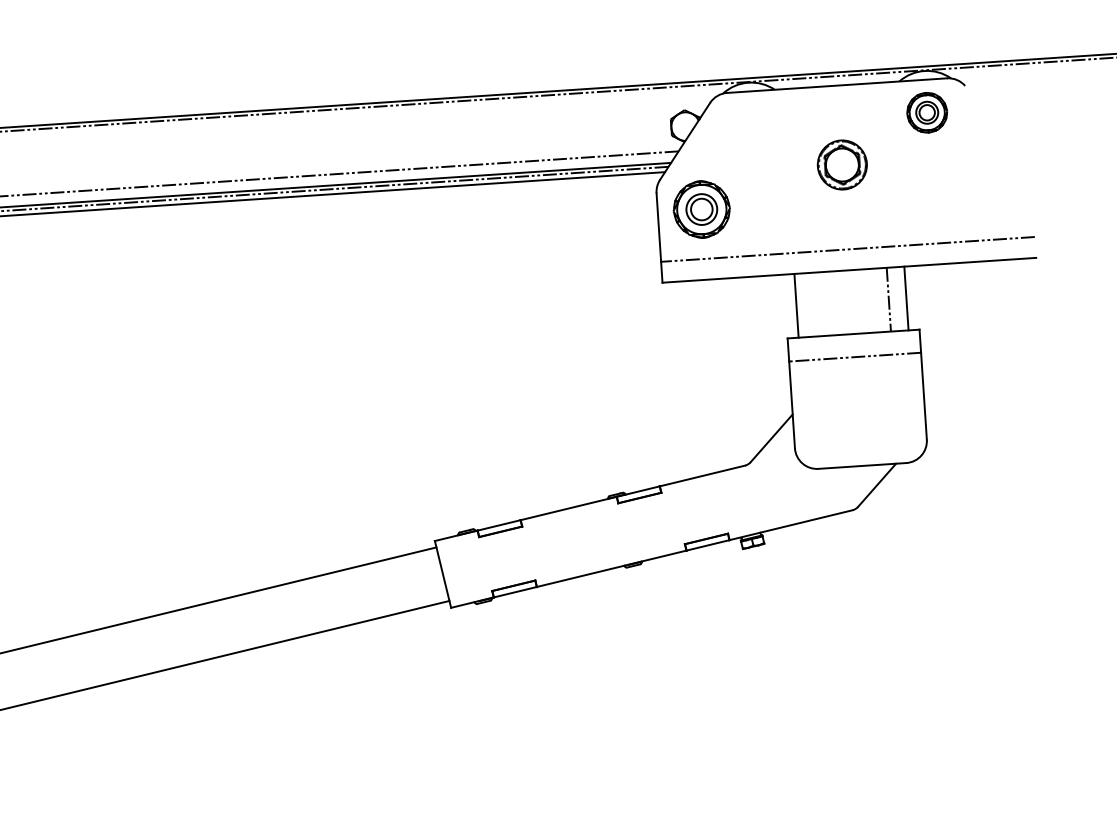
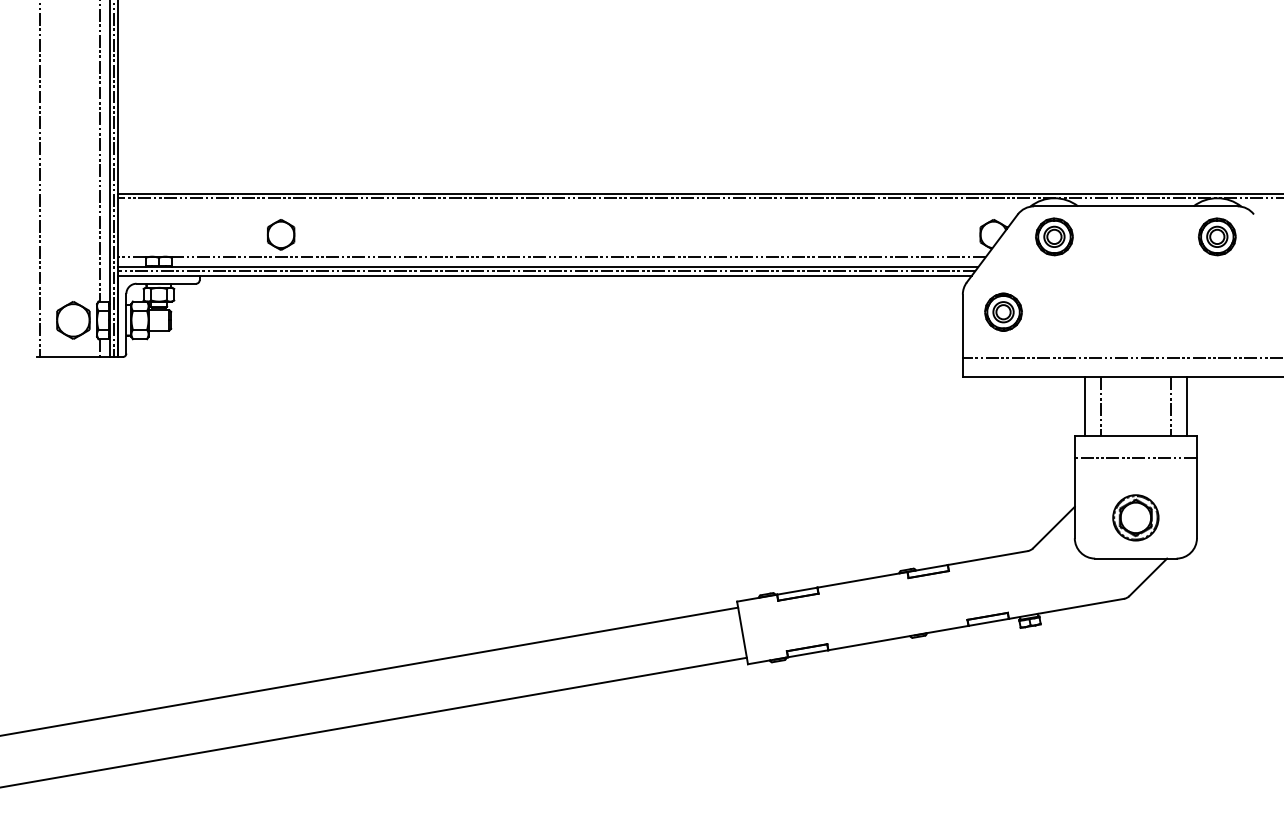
part: (751, 124) -> (1054, 236), added
part: (841, 164) -> (1135, 517), moved
part: (701, 208) -> (1003, 311), size x0.71
line: (814, 304) -> (1101, 406), added

